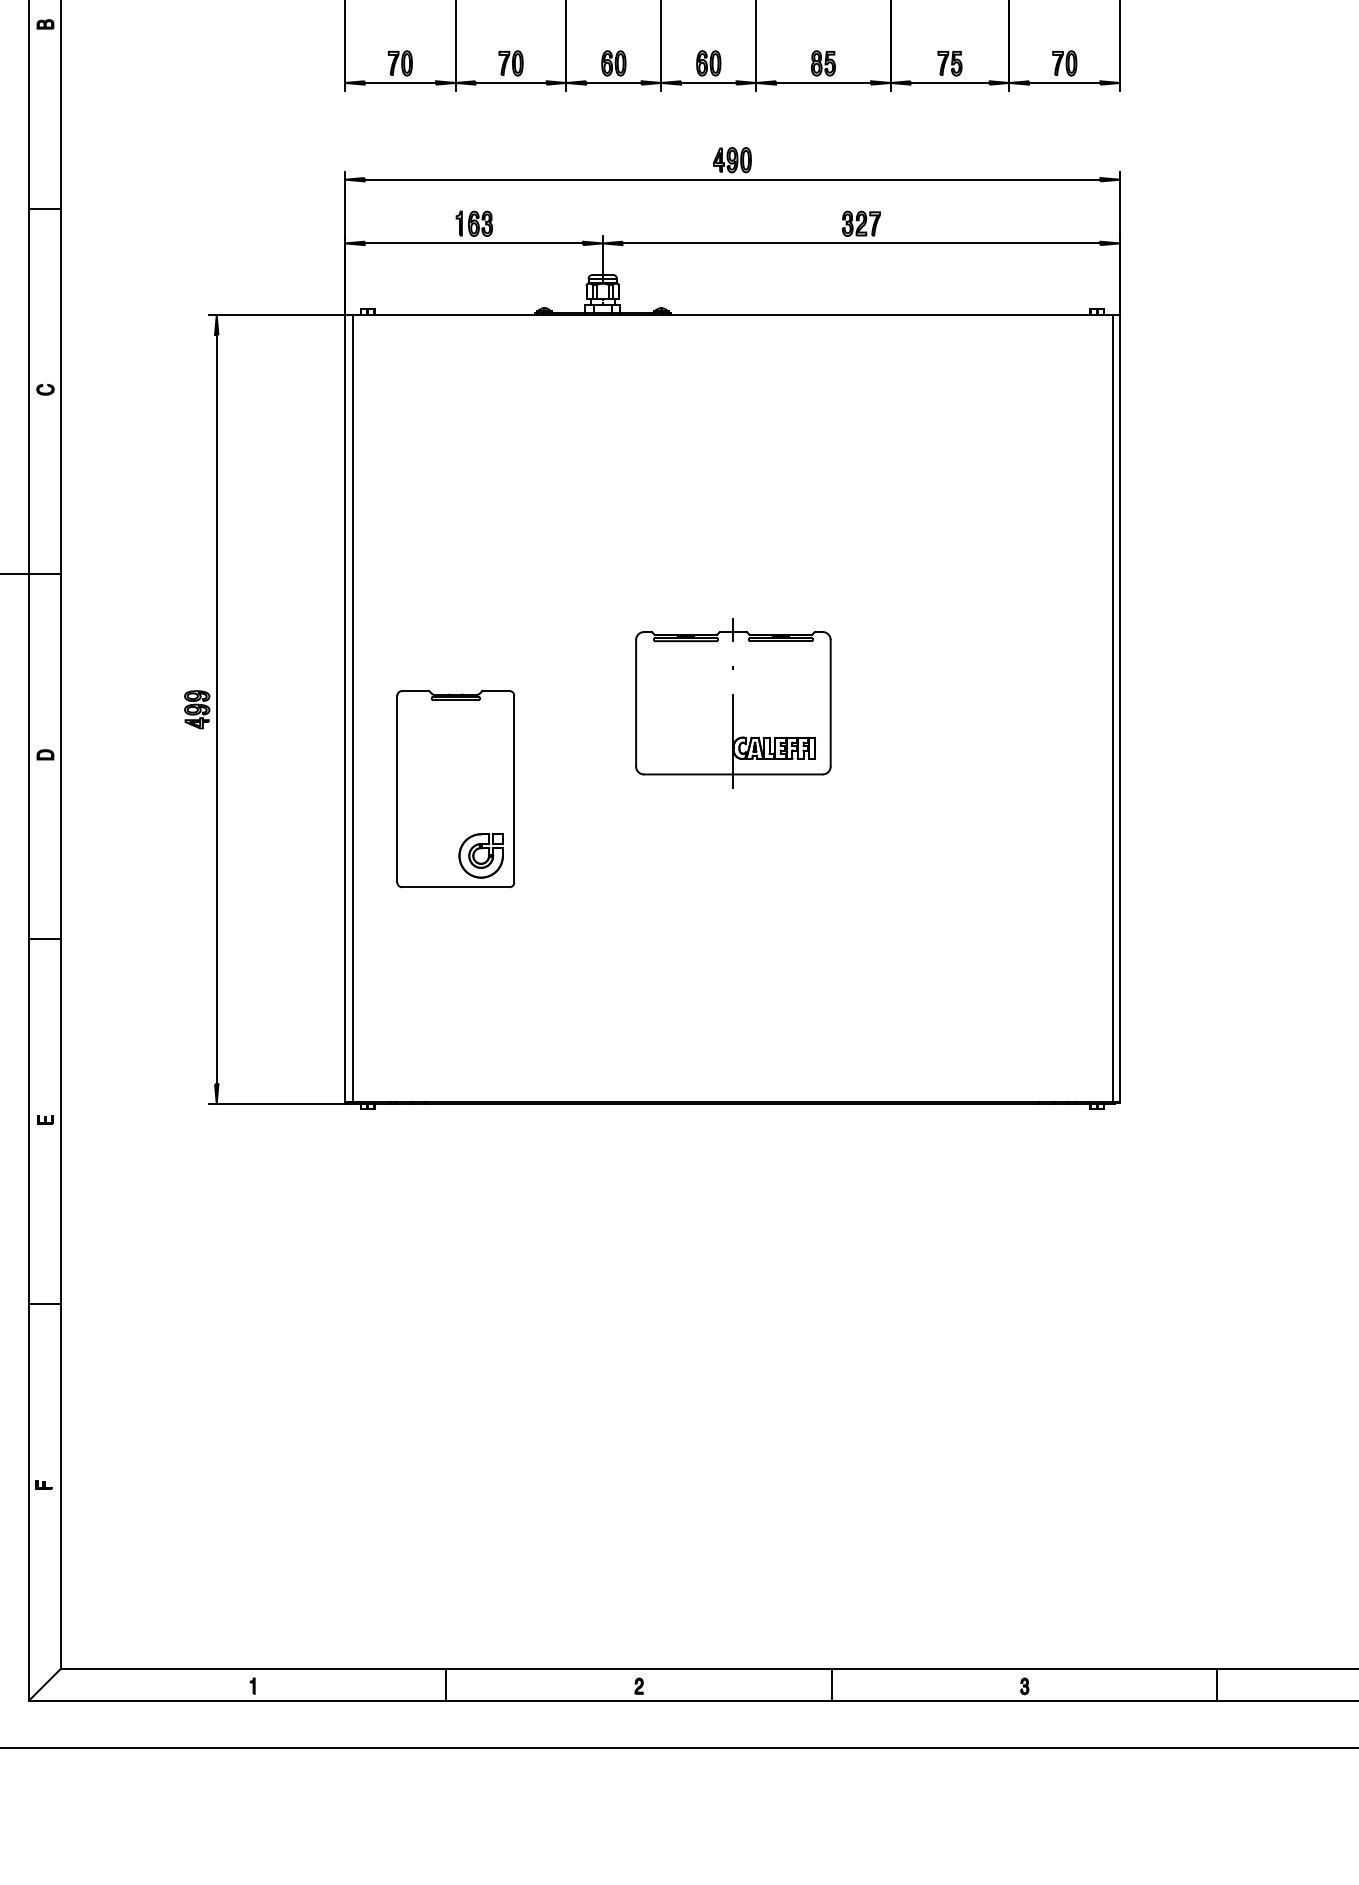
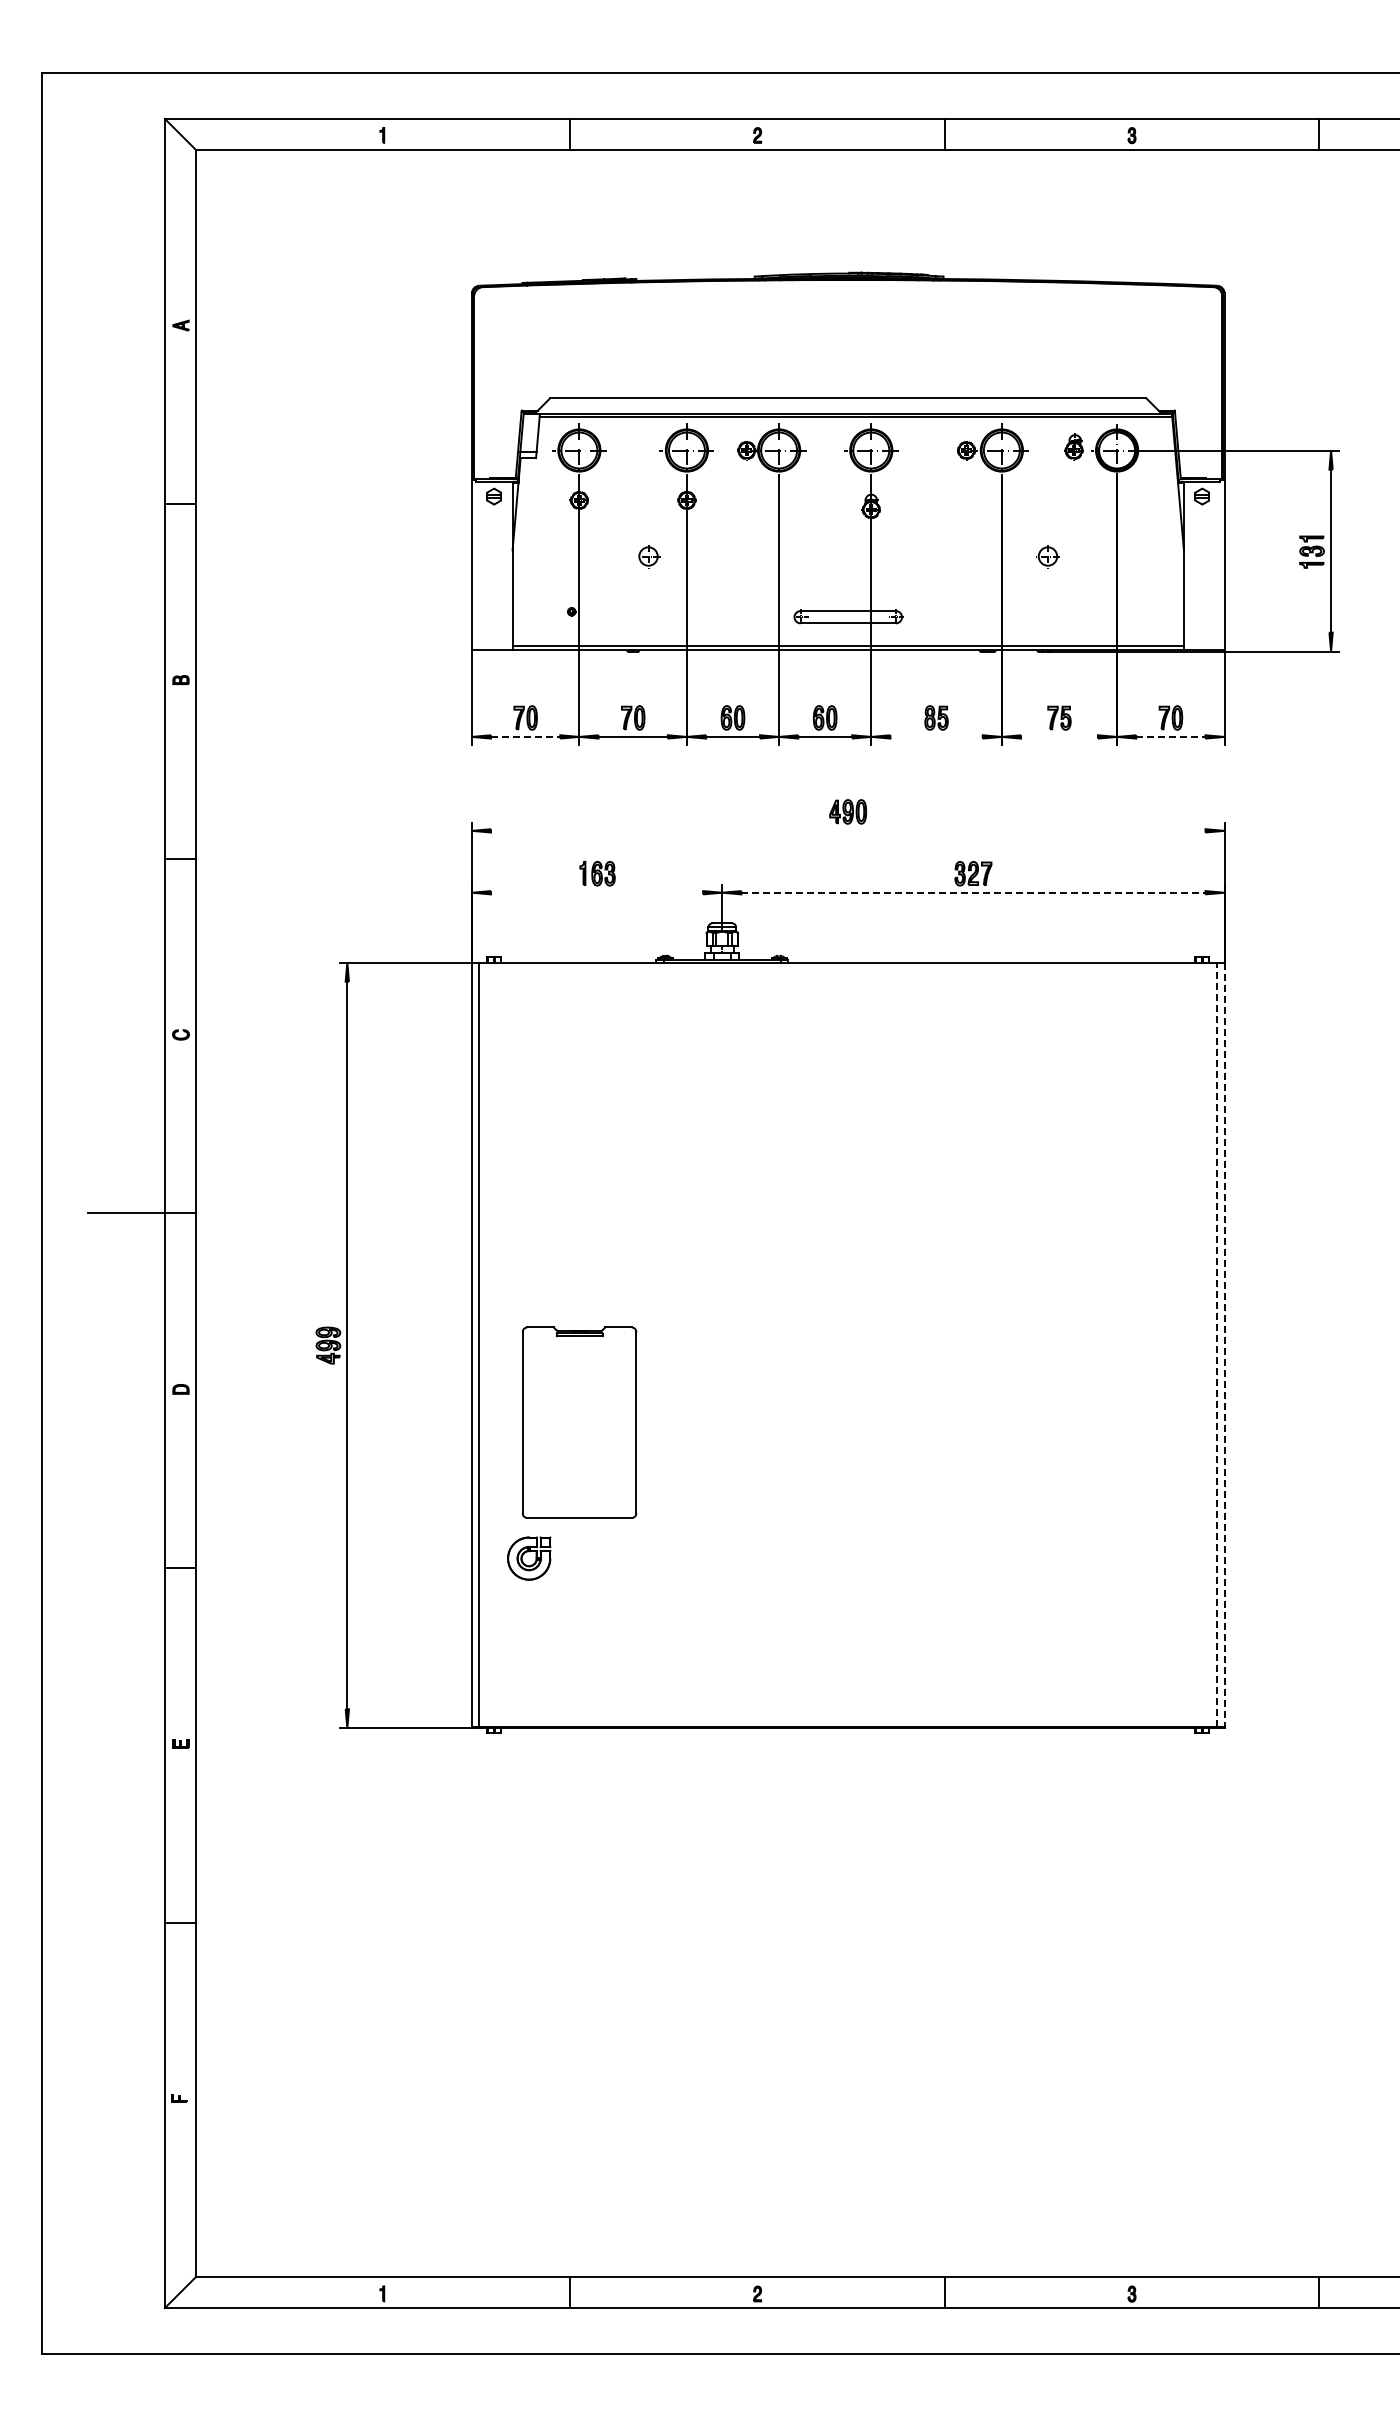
line: (400, 82) -> (525, 736), solid -> dashed
line: (823, 82) -> (936, 736), removed
line: (950, 82) -> (1059, 736), removed
line: (1064, 82) -> (1170, 736), solid -> dashed
line: (732, 179) -> (848, 830), removed
line: (474, 243) -> (597, 892), removed
line: (861, 243) -> (973, 892), solid -> dashed
part: (732, 702) -> (848, 1338), removed
line: (1112, 708) -> (1217, 1344), solid -> dashed
line: (1119, 709) -> (1224, 1345), solid -> dashed
part: (481, 855) -> (529, 1558), moved

